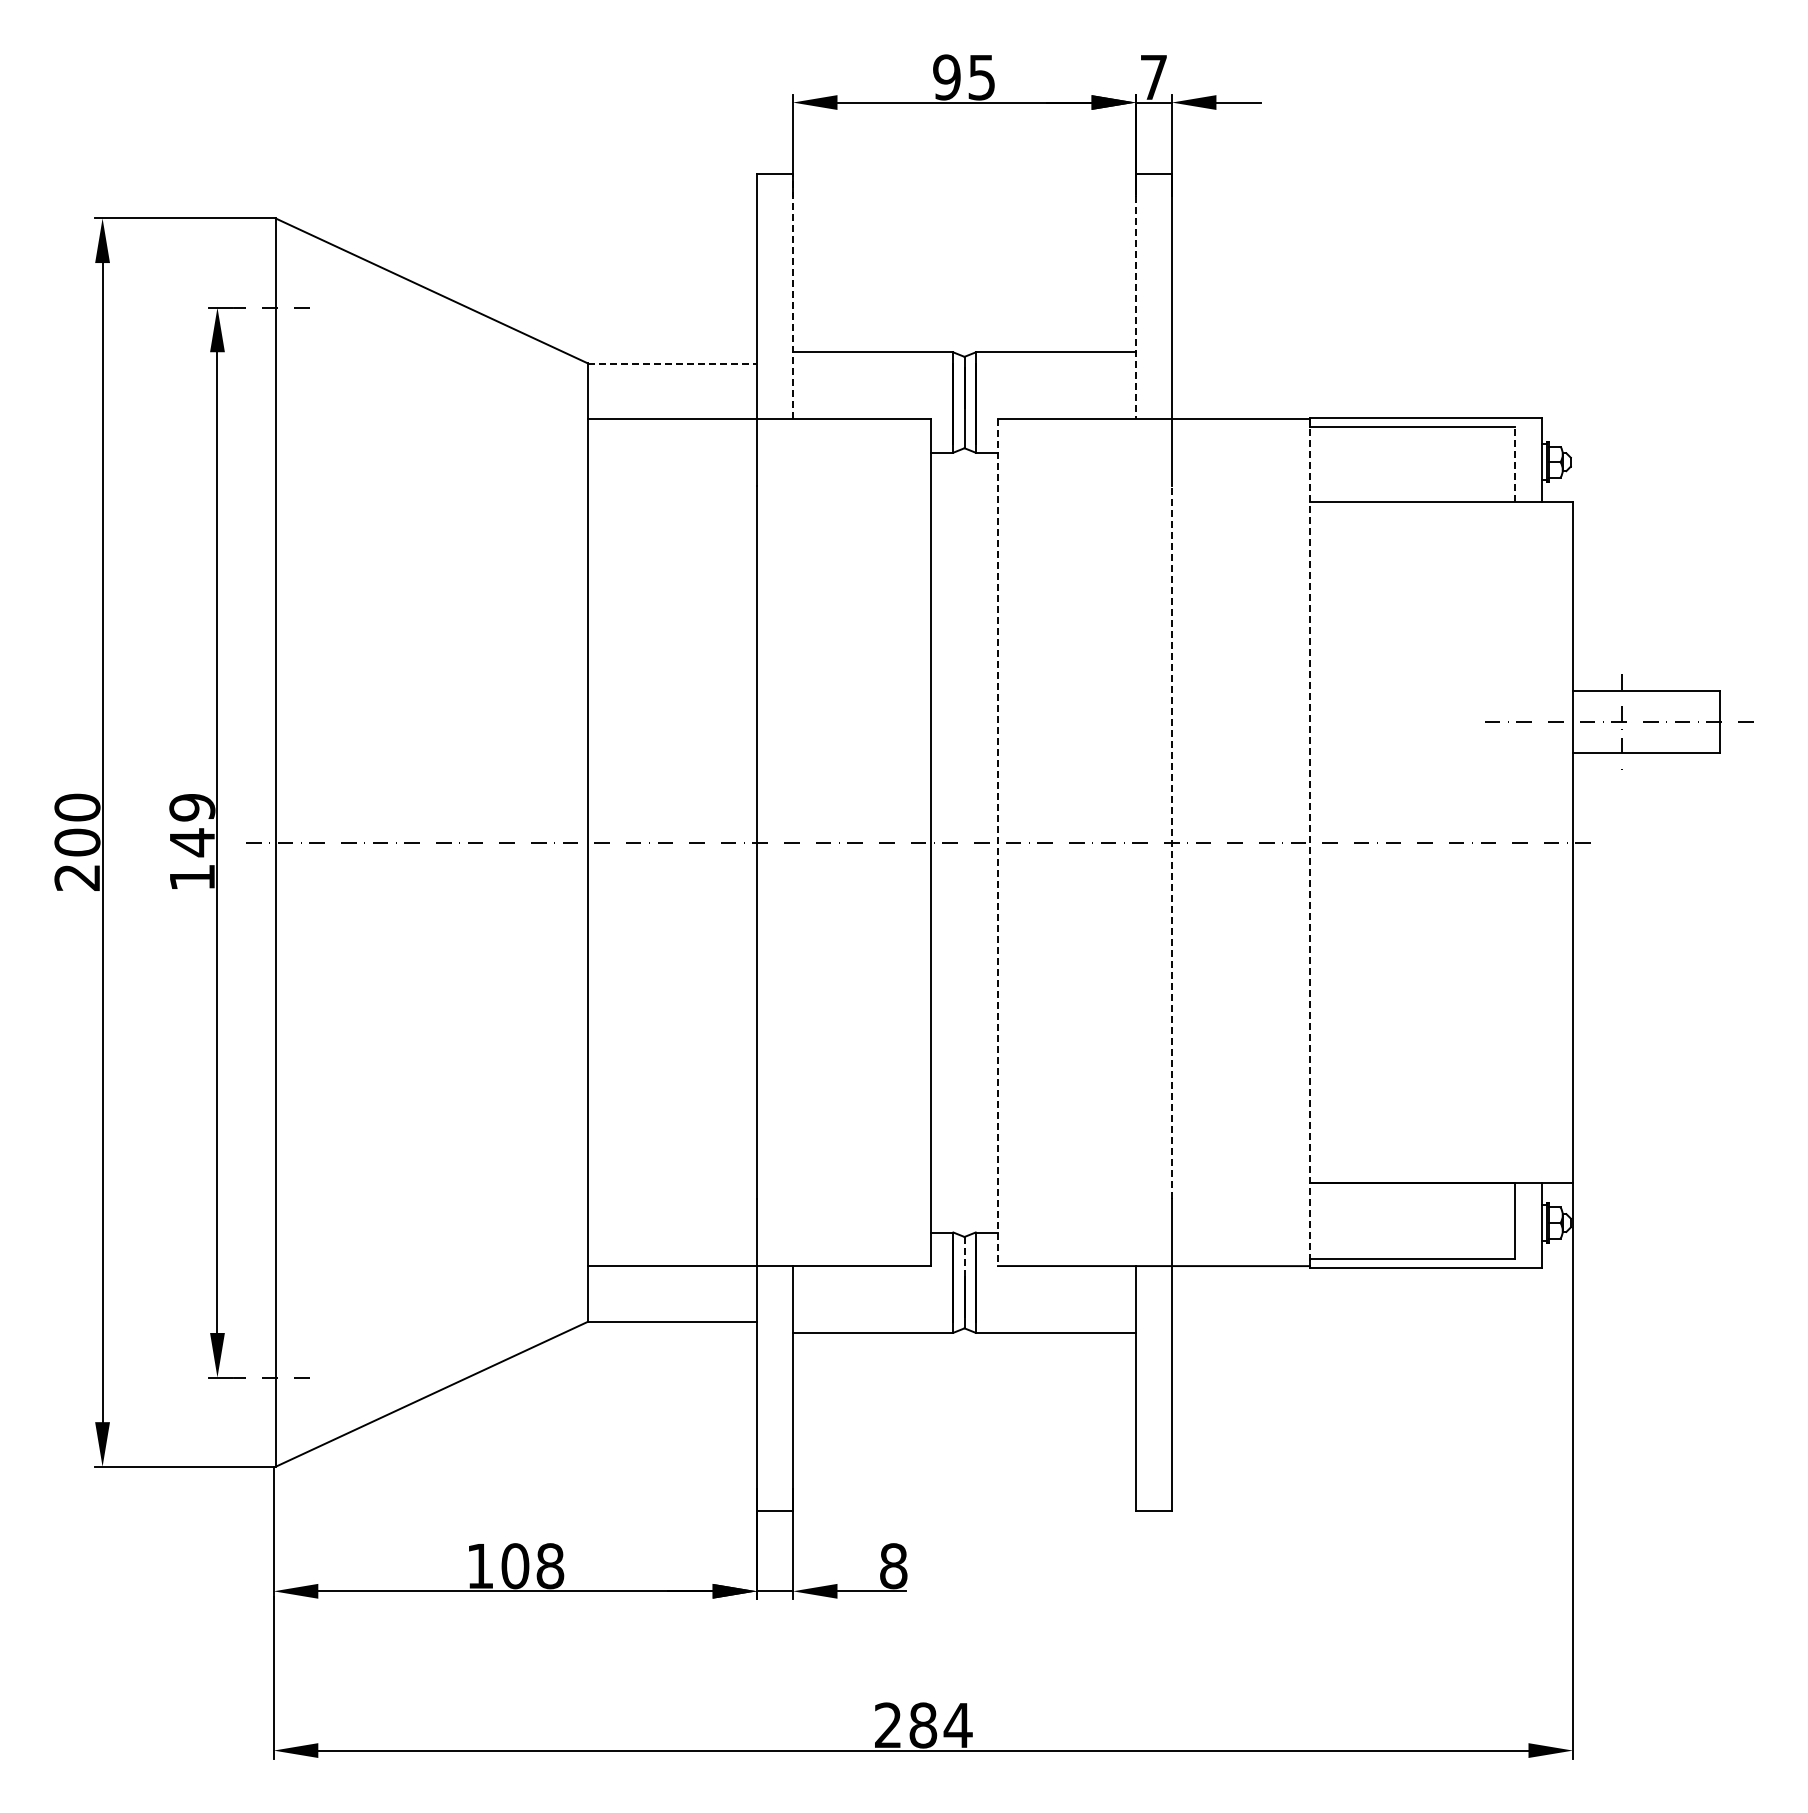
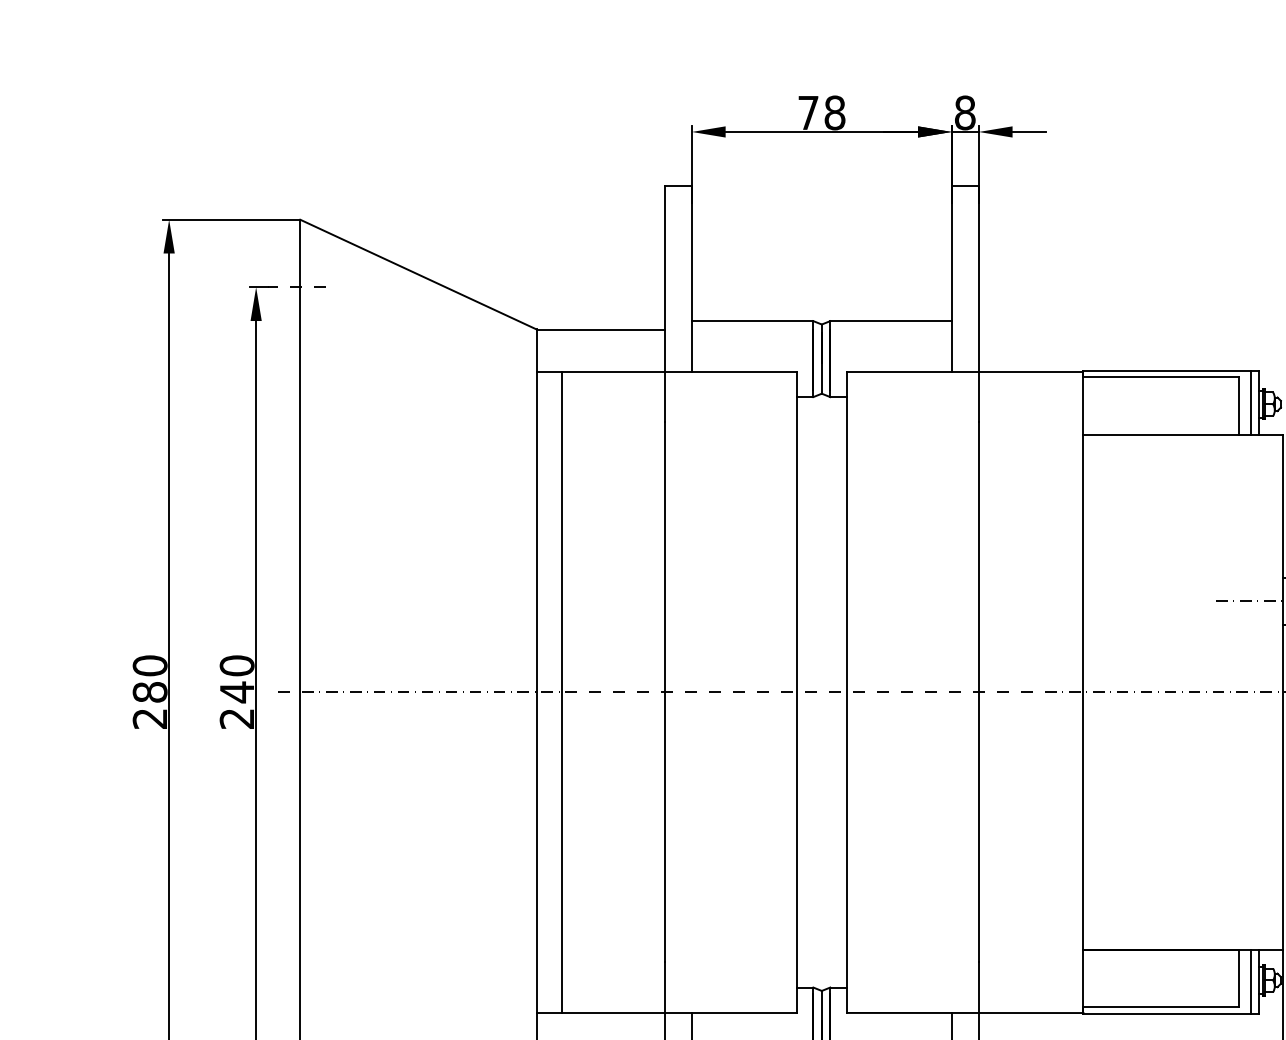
text: (964, 77) -> (821, 112), 95 -> 78
text: (1153, 77) -> (964, 112), 7 -> 8
line: (792, 296) -> (691, 278), dashed -> solid
line: (1136, 296) -> (952, 278), dashed -> solid
line: (672, 363) -> (600, 329), dashed -> solid
line: (1530, 459) -> (1250, 402), added
line: (1515, 464) -> (1239, 406), dashed -> solid
text: (192, 841) -> (237, 691), 149 -> 240
text: (77, 842) -> (150, 692), 200 -> 280
line: (621, 842) -> (562, 692), added
line: (1171, 842) -> (978, 692), dashed -> solid
line: (1310, 842) -> (1083, 692), dashed -> solid
line: (997, 843) -> (846, 693), dashed -> solid
line: (1530, 1224) -> (1250, 981), added
line: (964, 1257) -> (821, 1006), dashed -> solid

